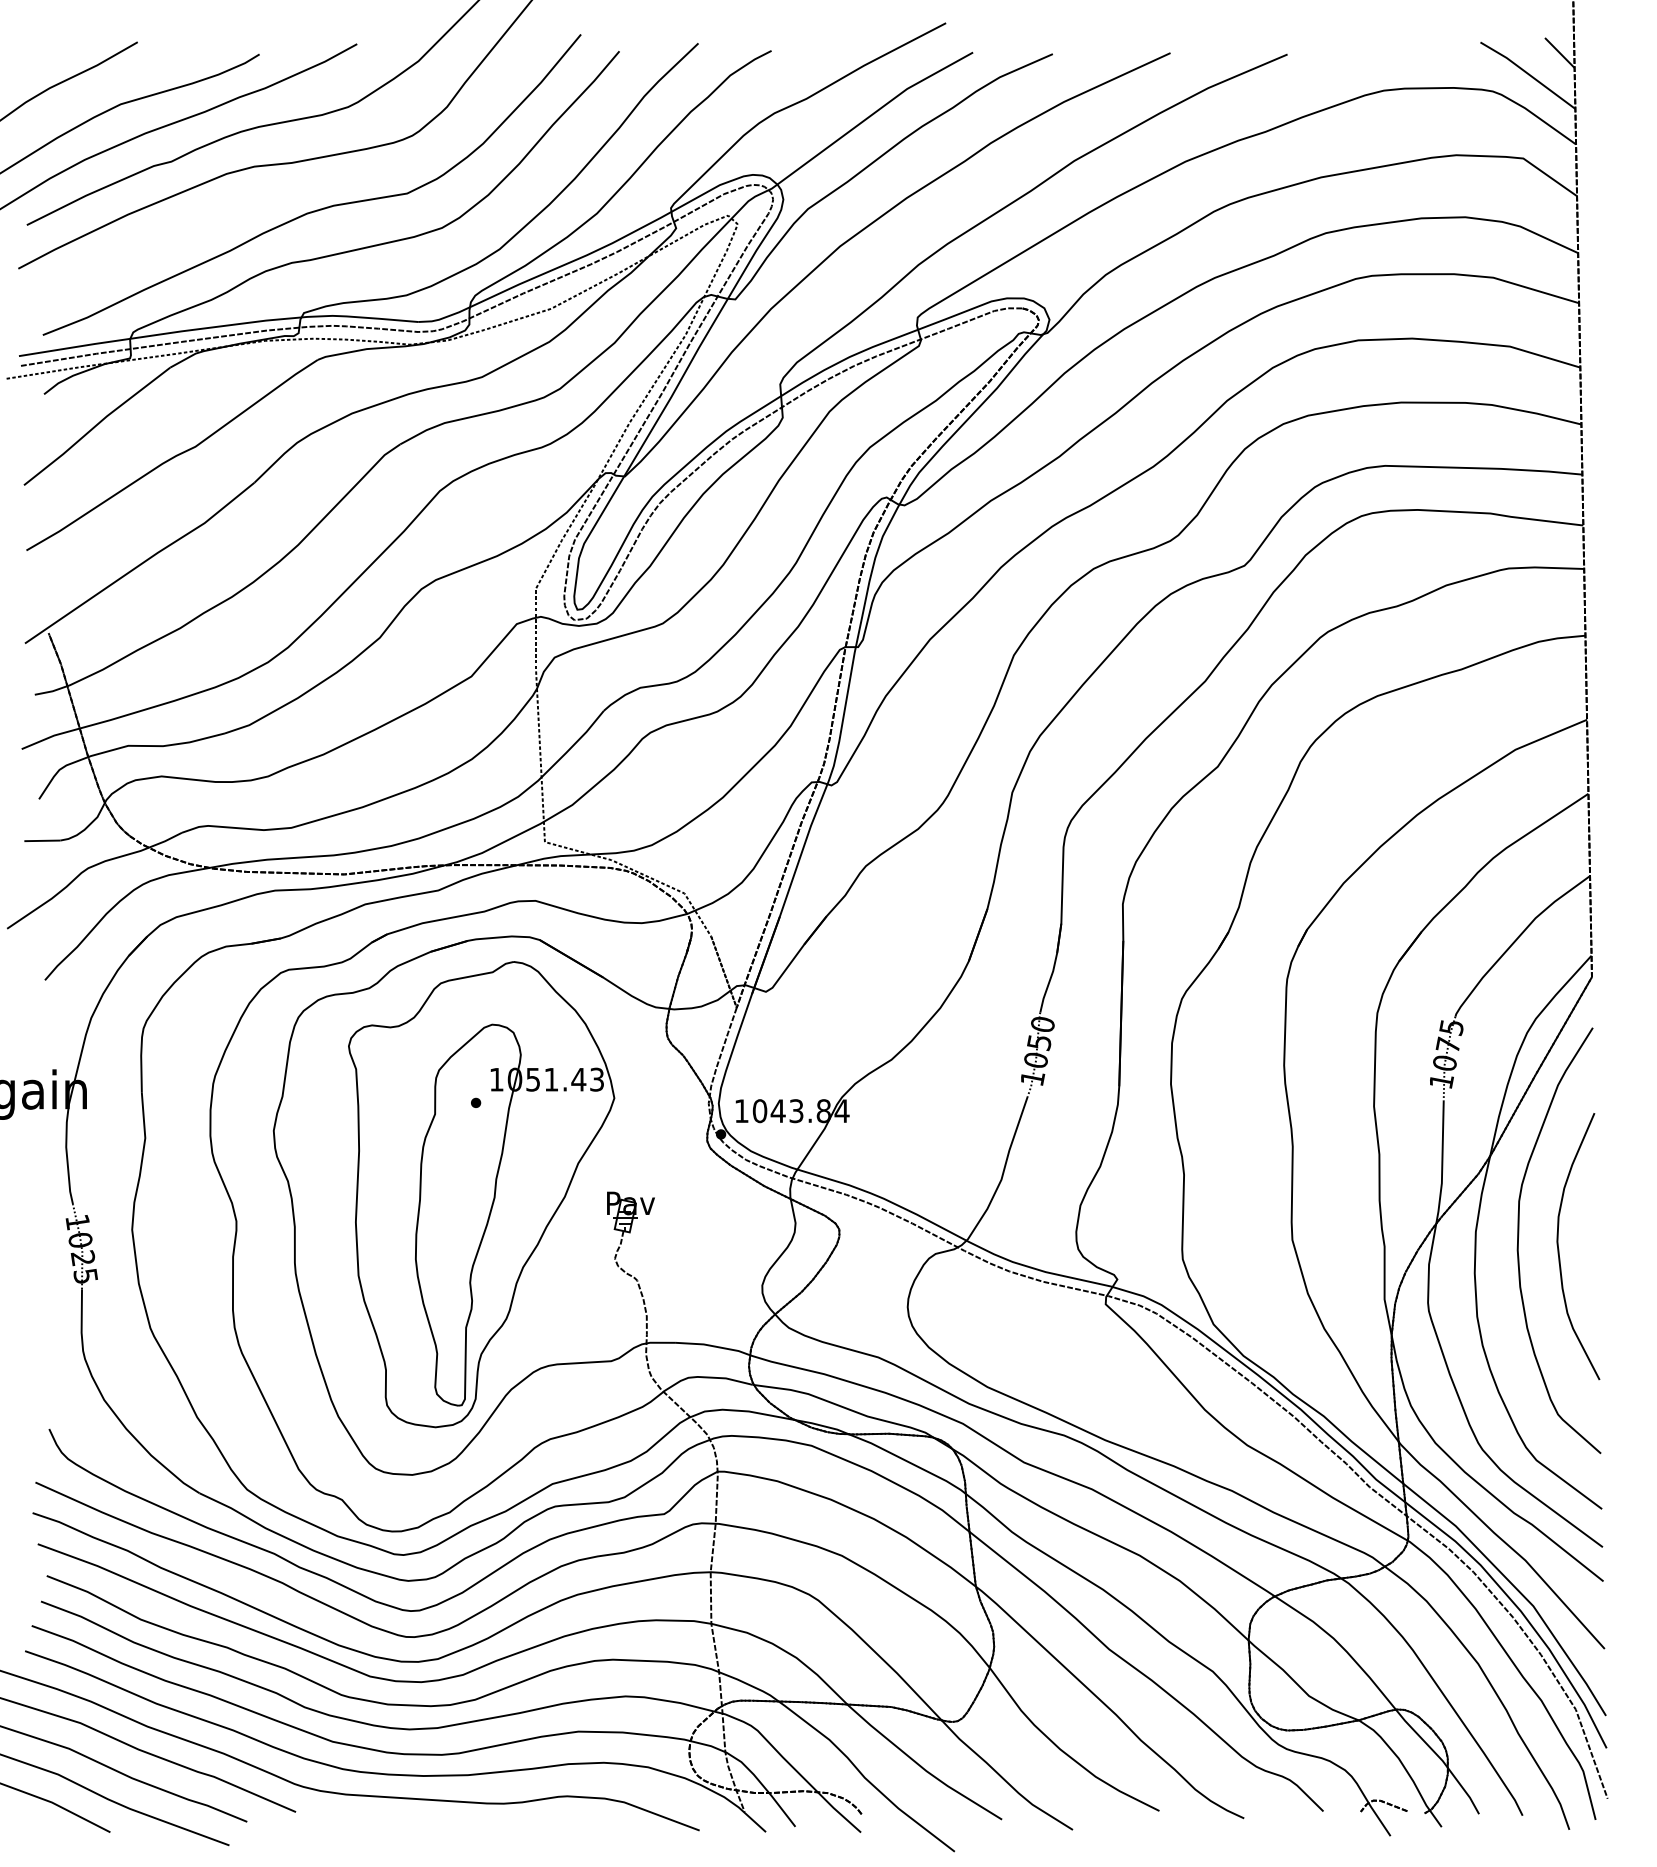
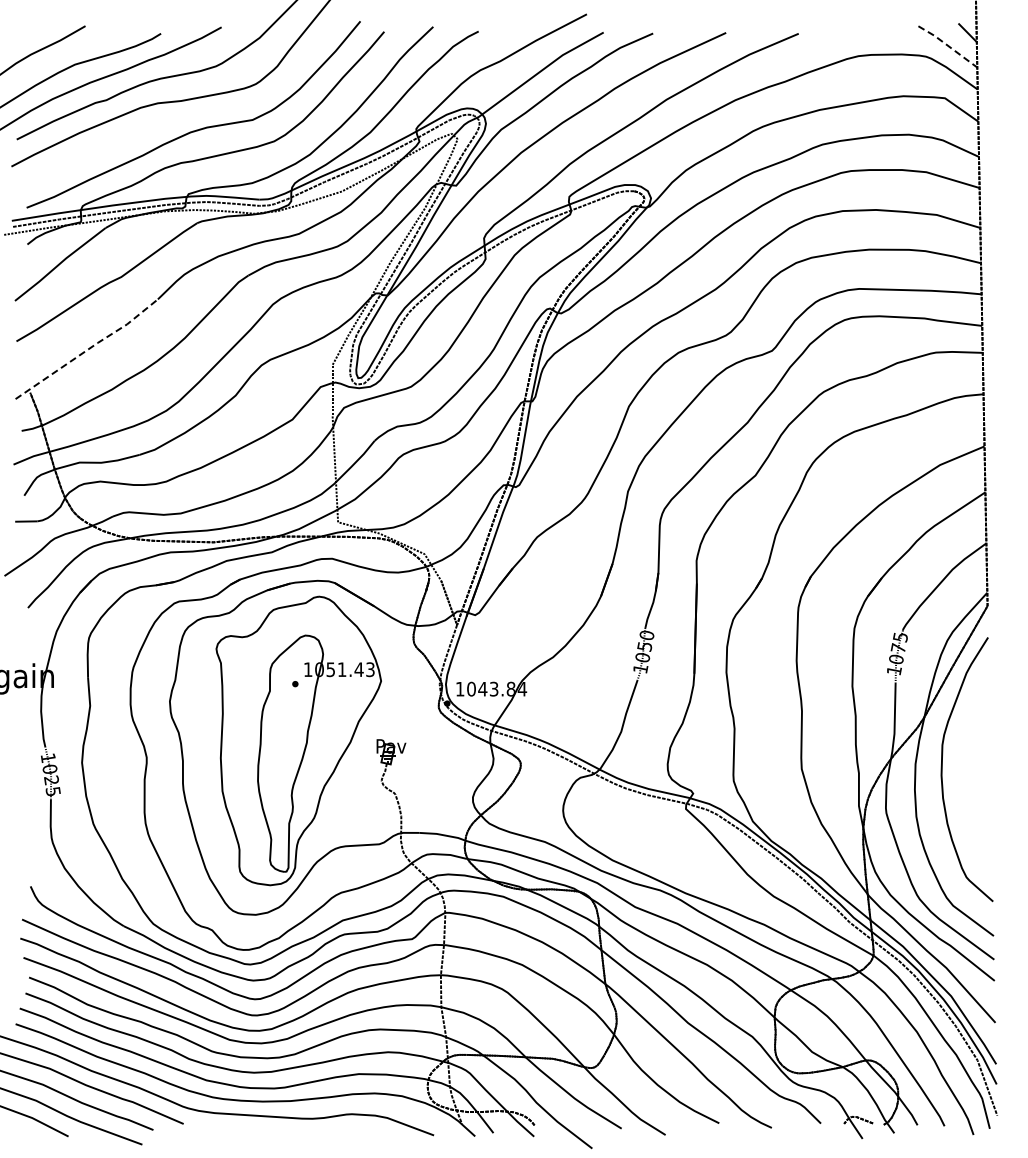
line: (1528, 73) -> (948, 45), solid -> dashed
line: (142, 563) -> (88, 349), solid -> dashed
curve: (1559, 1247) -> (967, 773), removed

